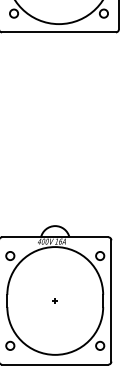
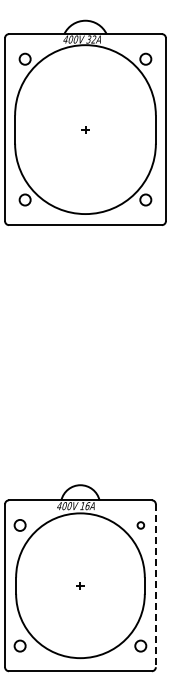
circle: (99, 256) -> (140, 525), size x0.6
line: (111, 301) -> (155, 586), solid -> dashed

